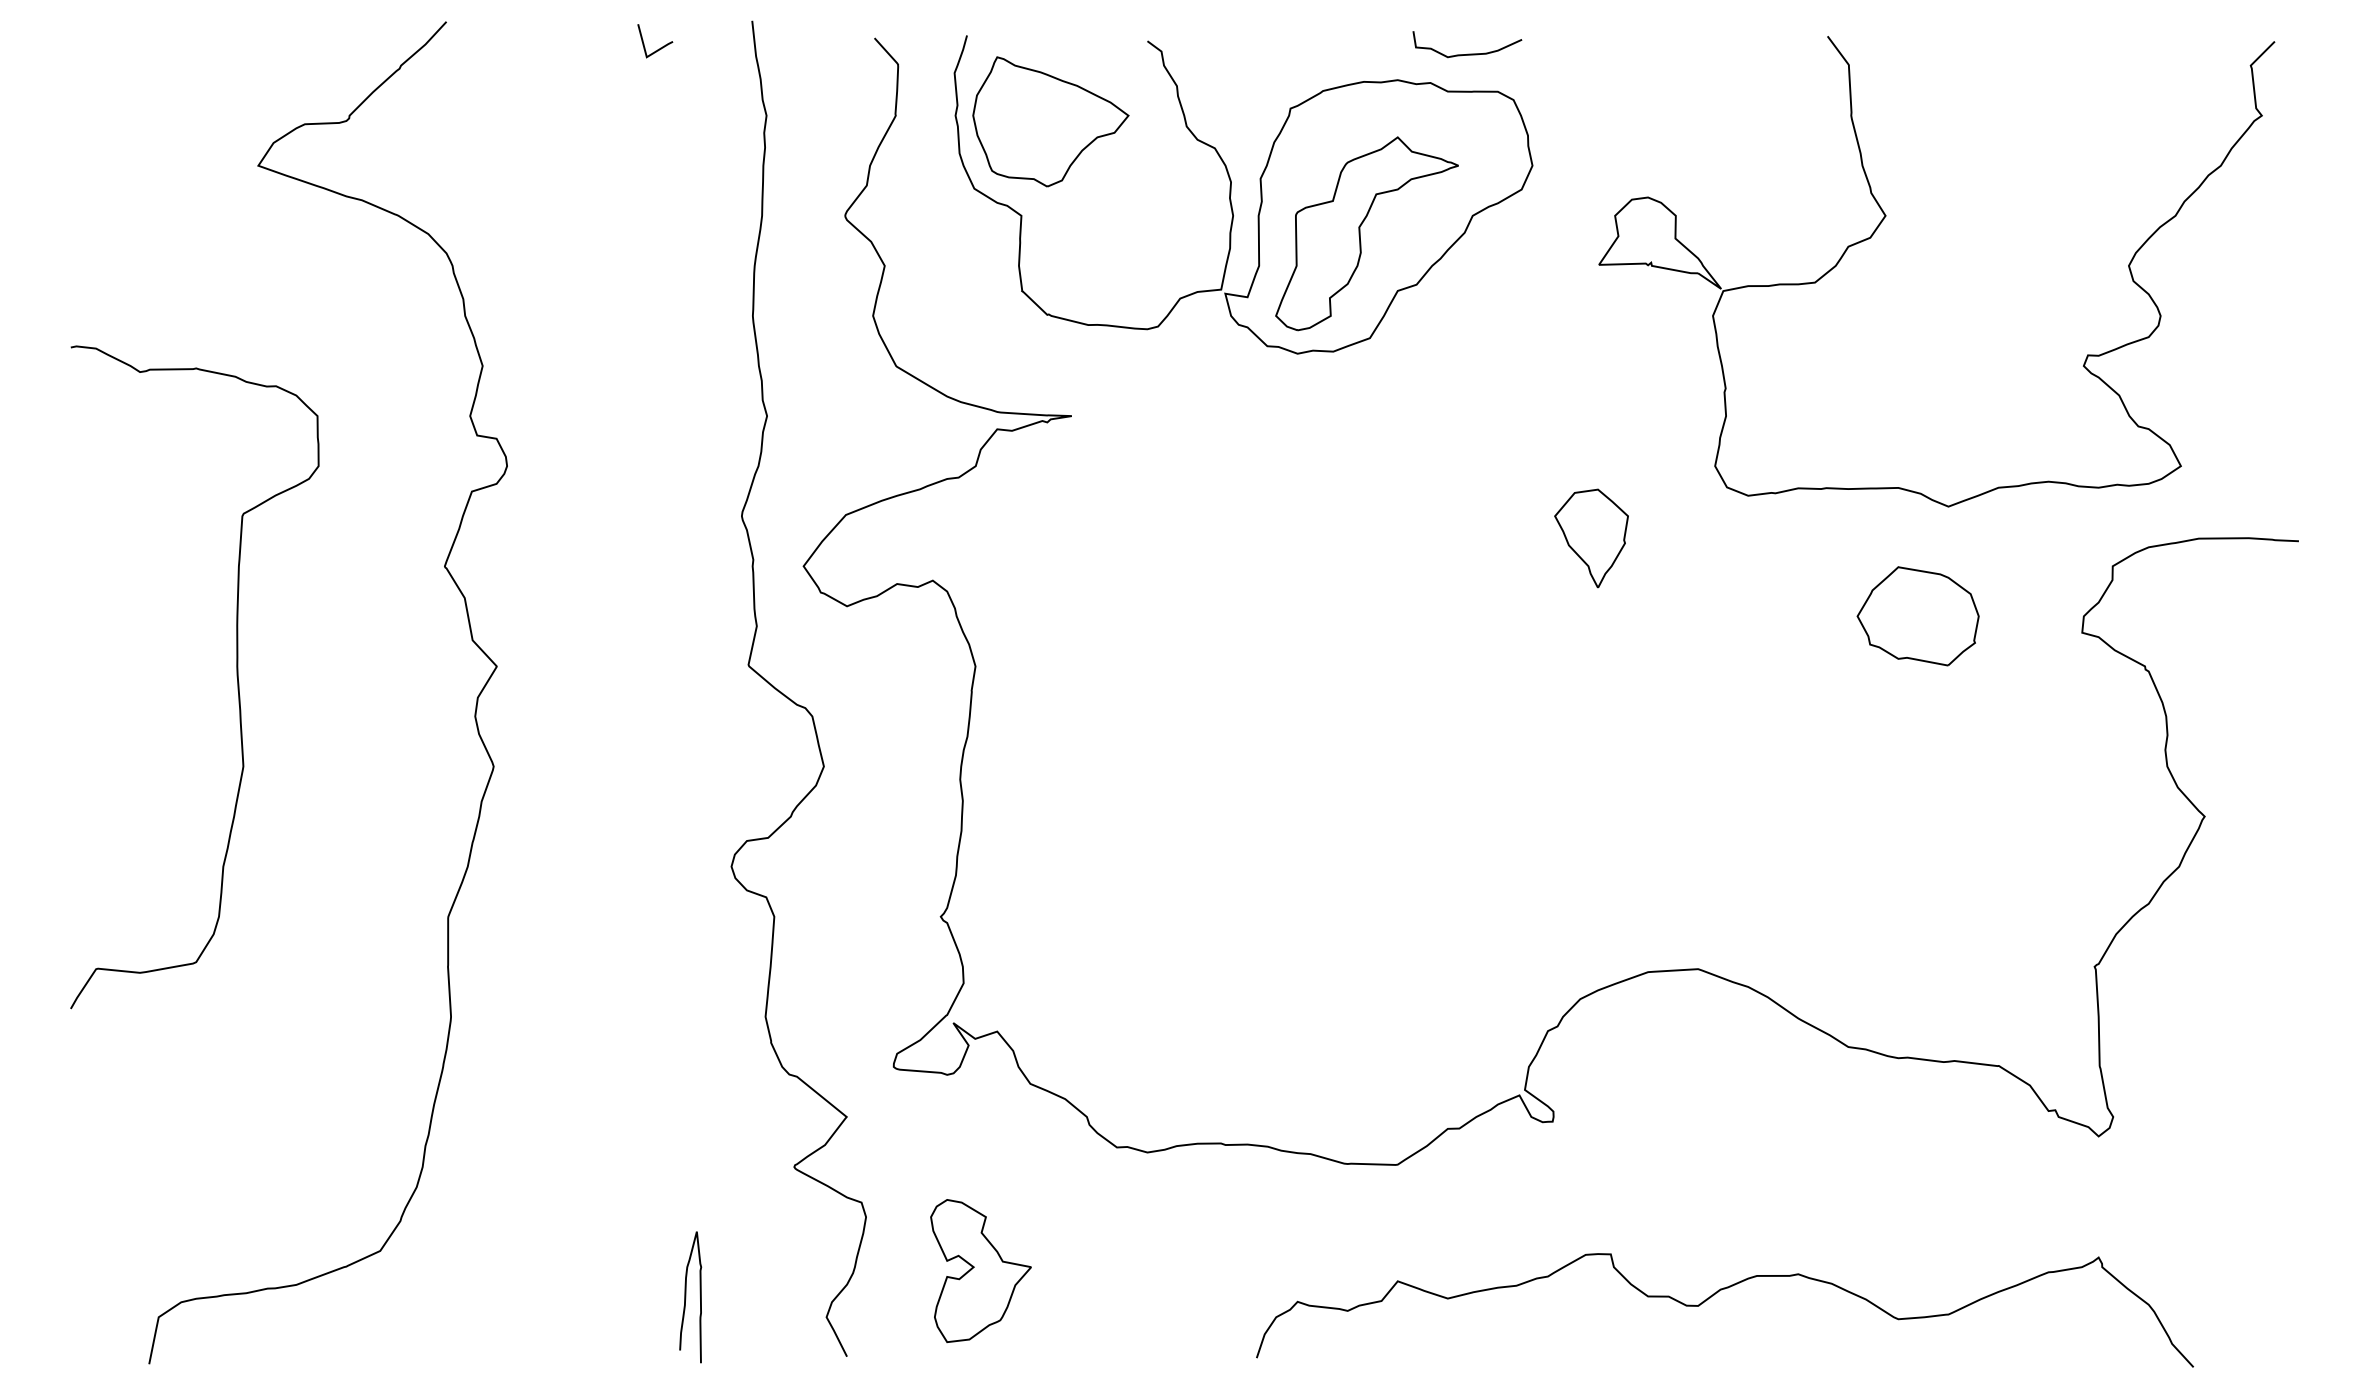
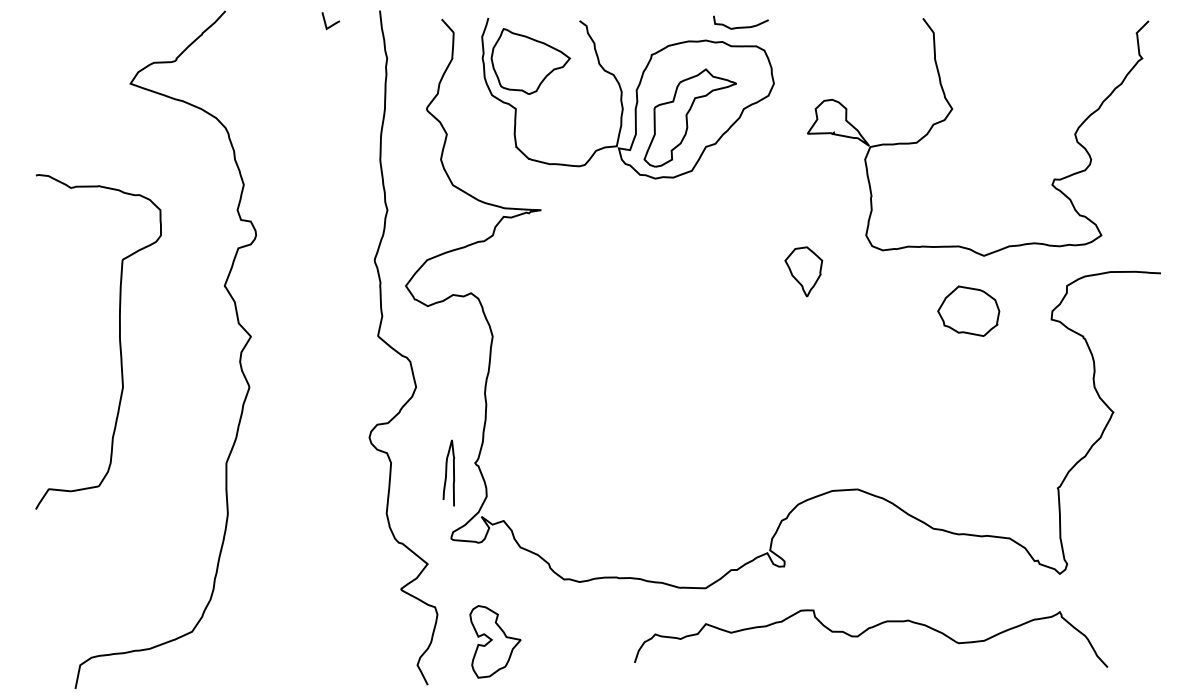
curve: (687, 1296) -> (447, 472), moved
curve: (1715, 1296) -> (866, 631), moved

